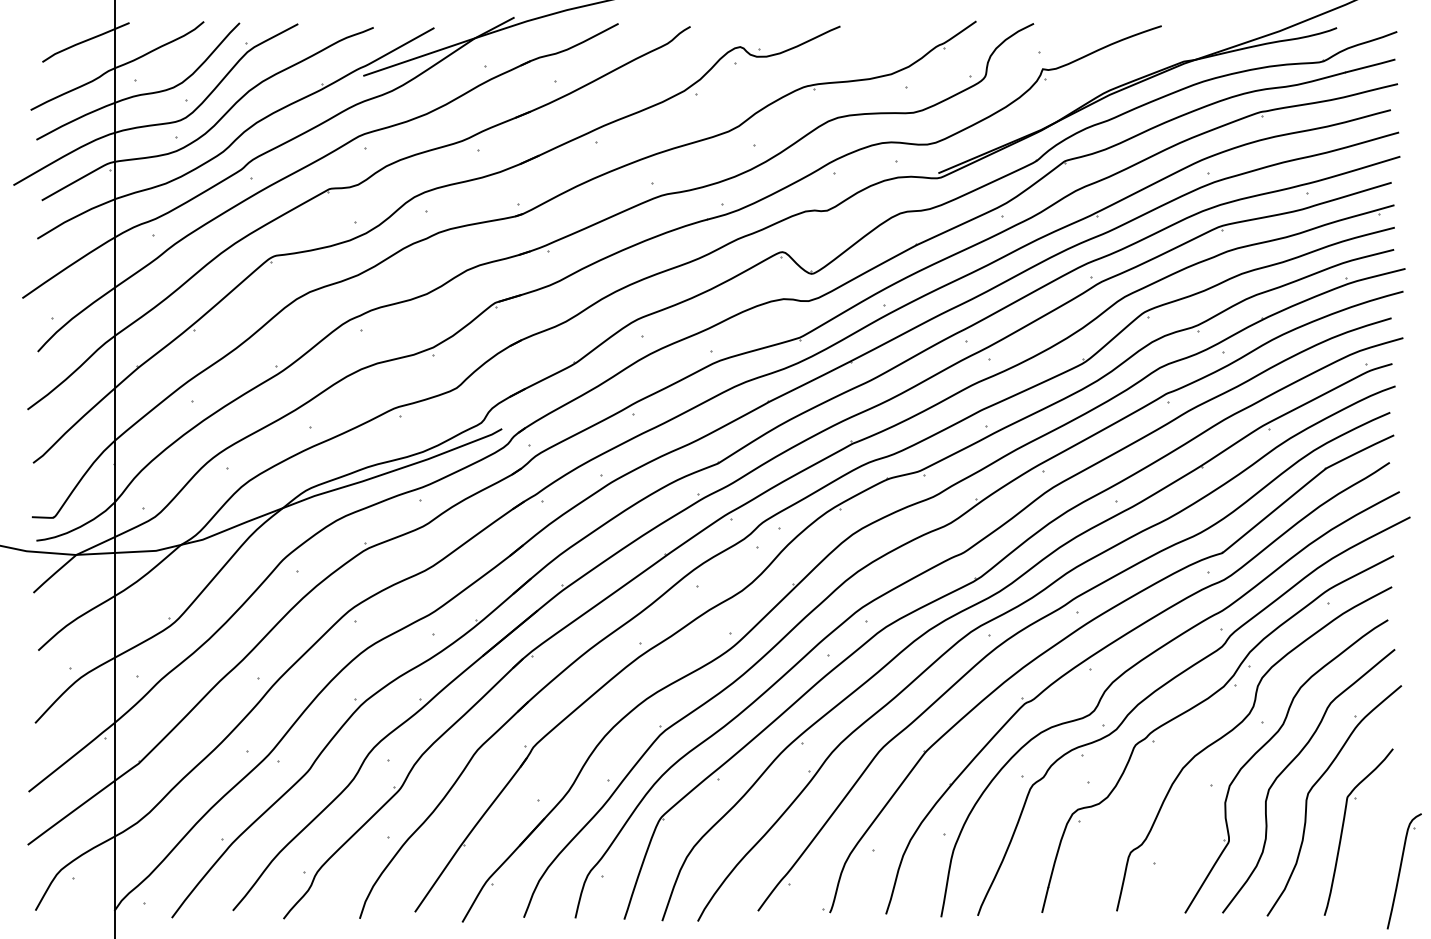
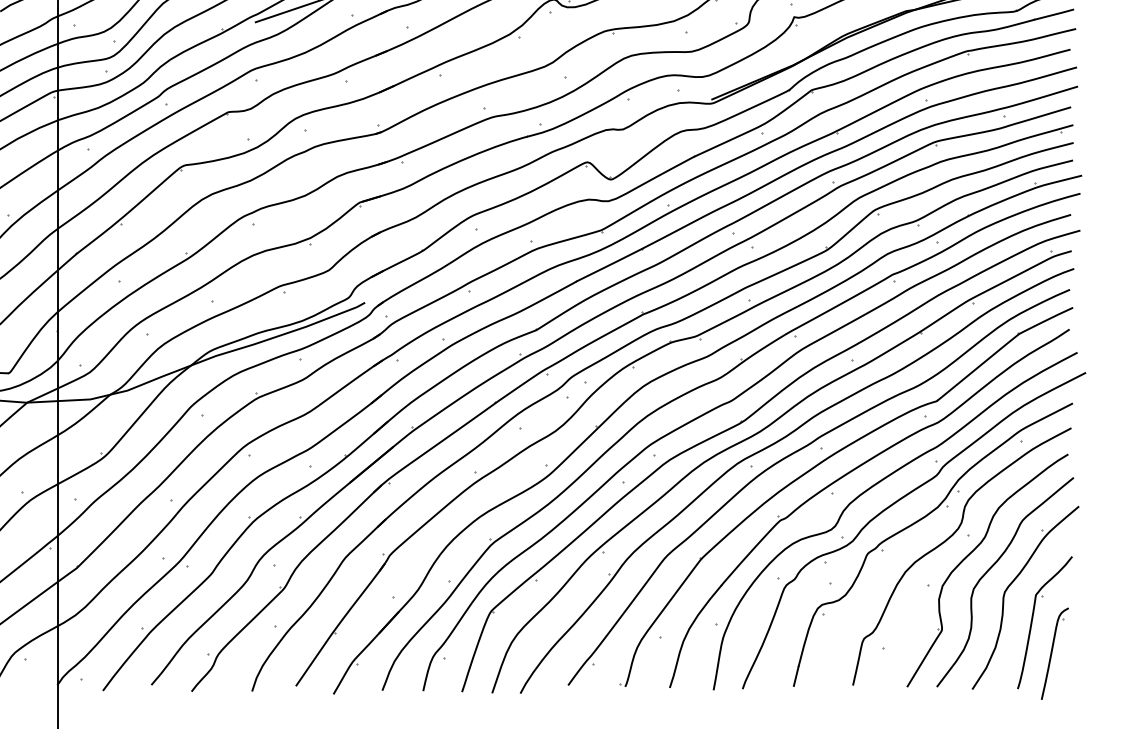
part: (1403, 871) -> (1054, 653), moved

